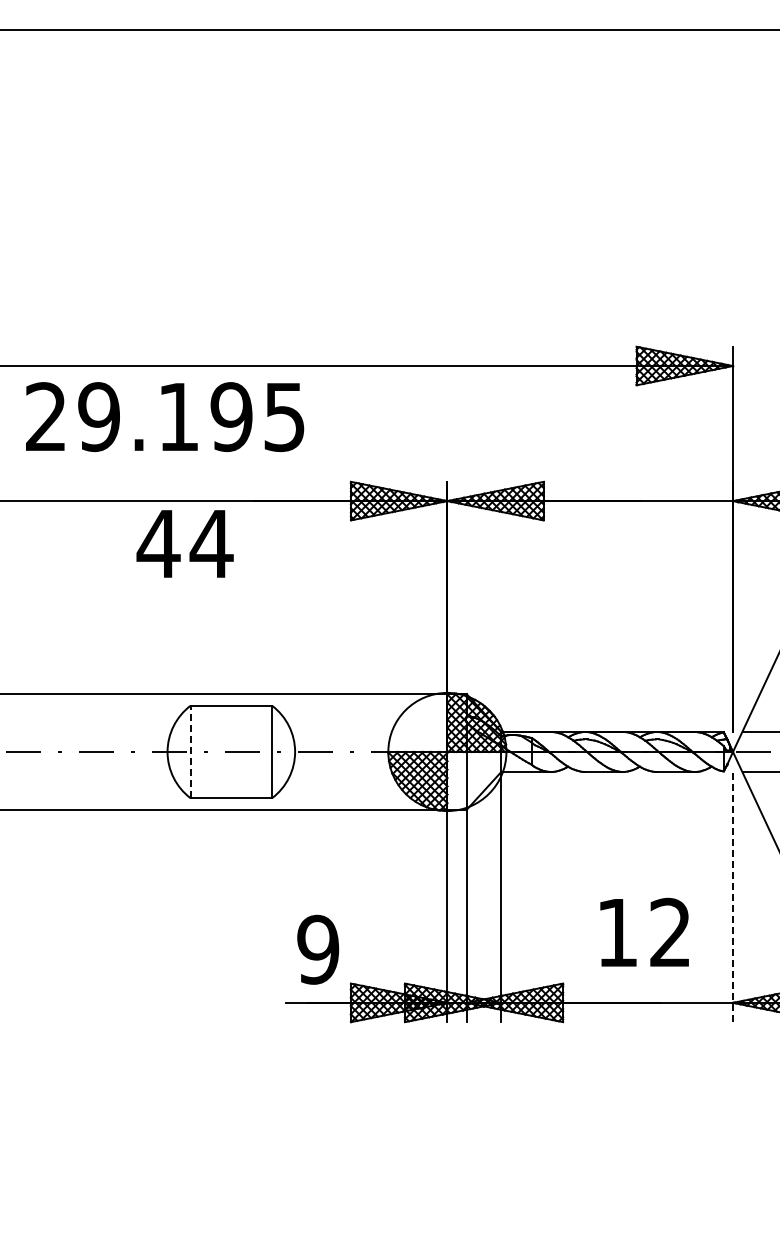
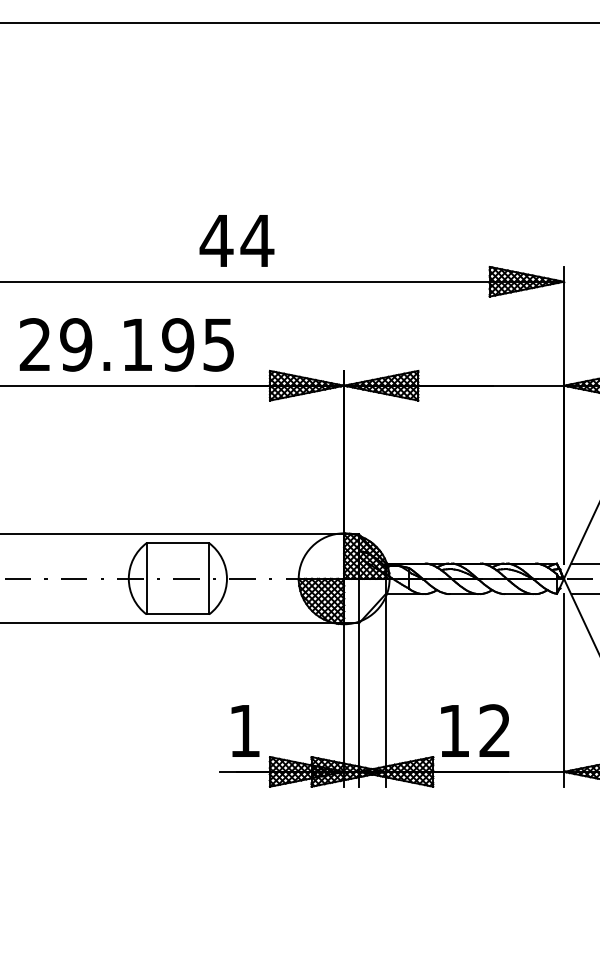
text: (165, 416) -> (127, 344), moved
text: (184, 543) -> (236, 240), moved
line: (190, 751) -> (146, 578), dashed -> solid
line: (733, 896) -> (564, 690), dashed -> solid
text: (644, 931) -> (475, 730), moved
text: (318, 949) -> (244, 730), 9 -> 1

